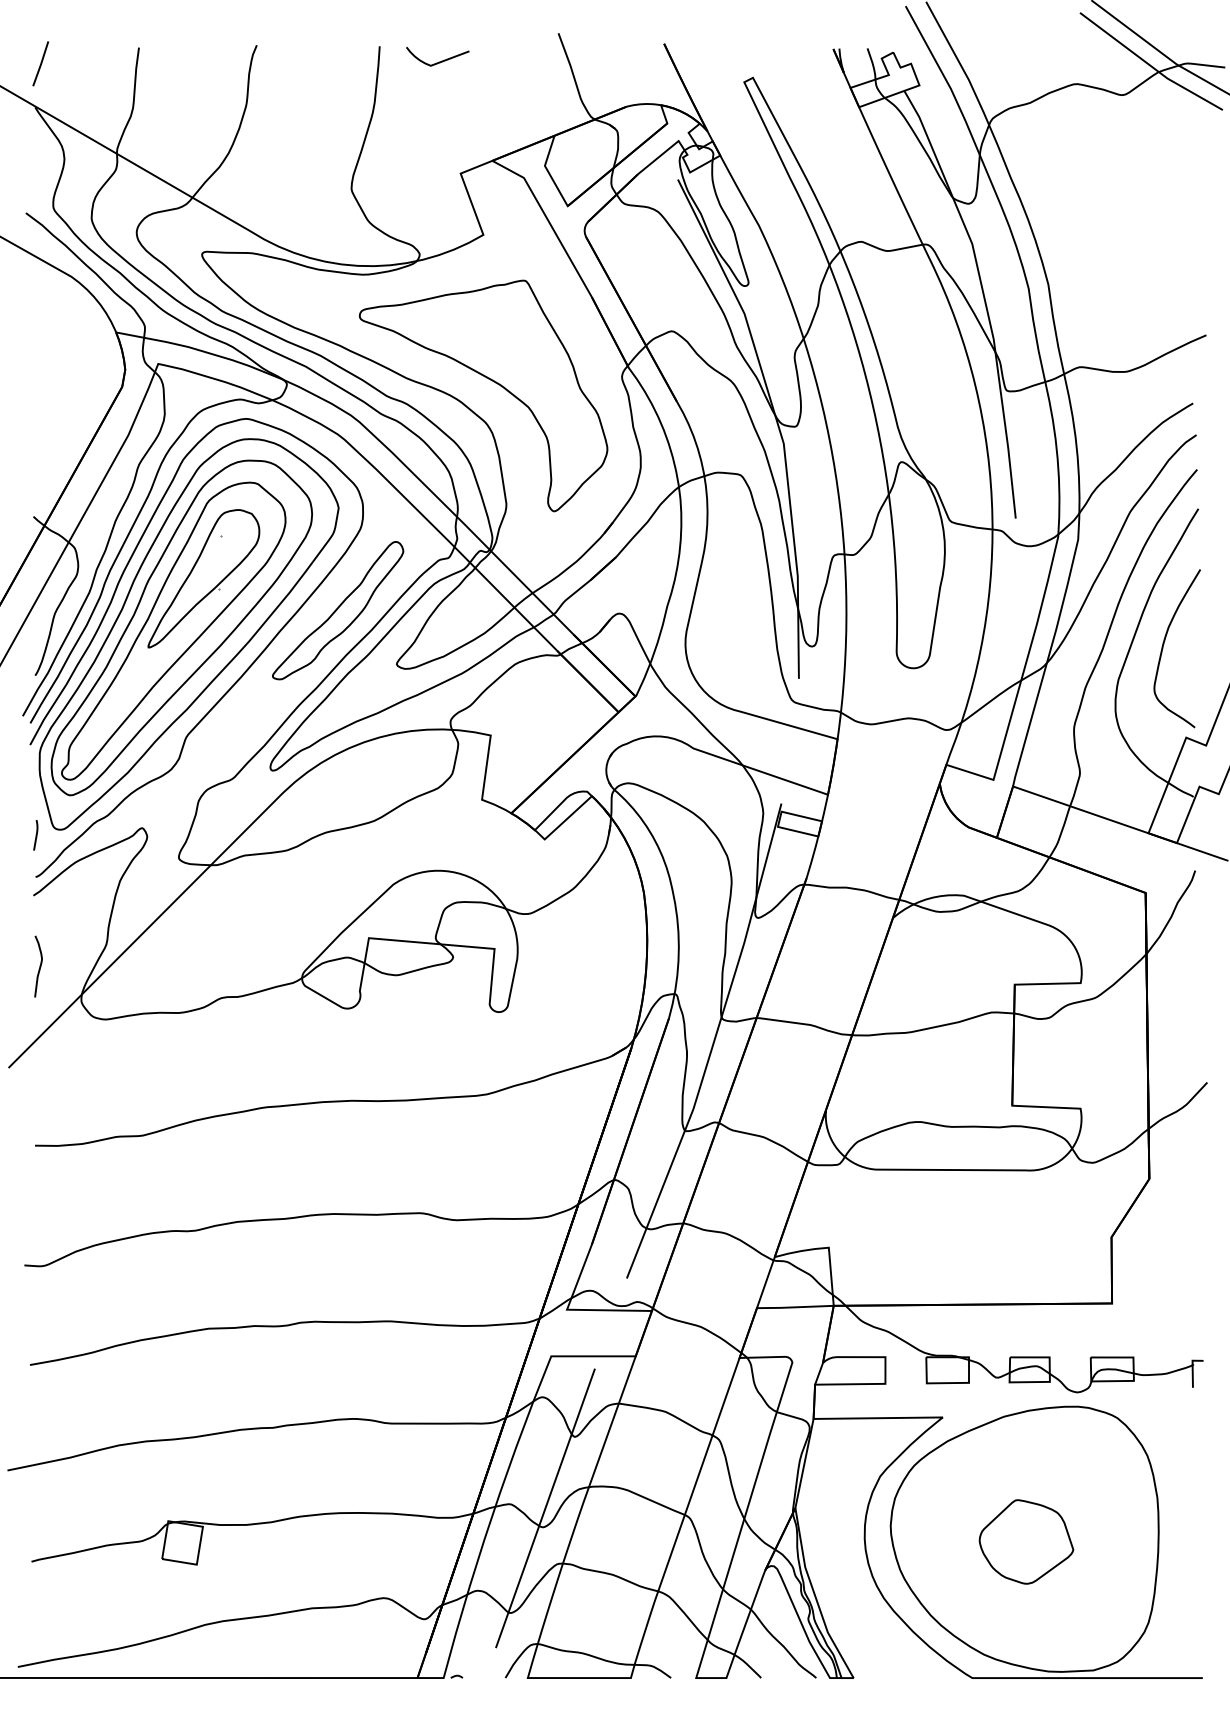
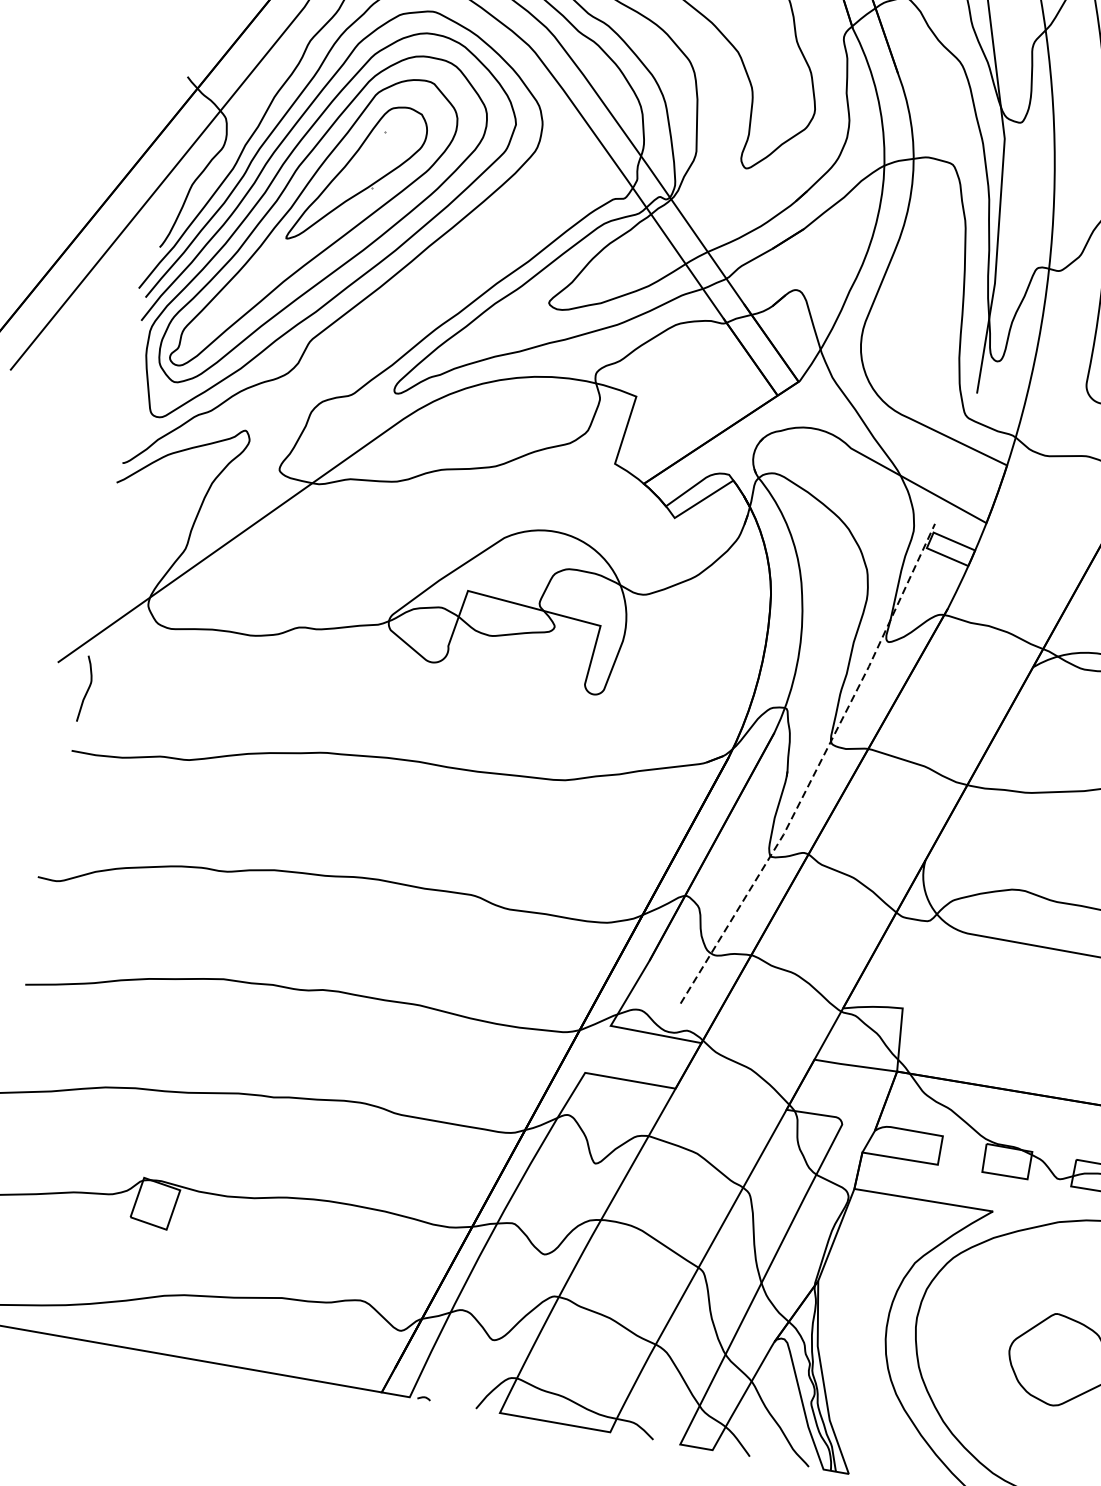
part: (338, 610) -> (496, 234), removed
line: (35, 835) -> (130, 418), removed
curve: (39, 966) -> (87, 689), moved
line: (713, 1044) -> (817, 769), solid -> dashed
line: (545, 1508) -> (550, 1234), removed

